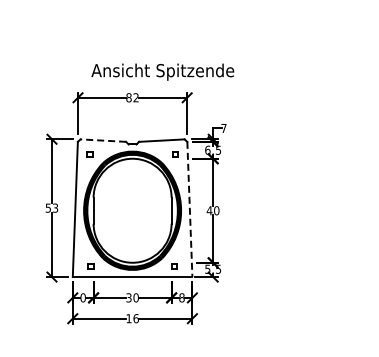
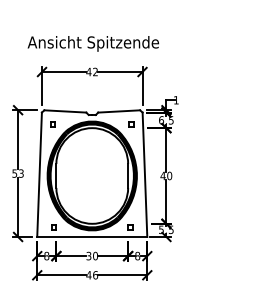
text: (162, 71) -> (93, 43), moved
text: (128, 97) -> (88, 71), 82 -> 42
text: (223, 128) -> (175, 100), 7 -> 1
line: (103, 140) -> (65, 111), dashed -> solid
line: (189, 209) -> (144, 174), dashed -> solid
text: (82, 297) -> (46, 255), 0 -> 8
text: (128, 318) -> (88, 275), 16 -> 46

